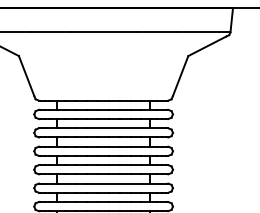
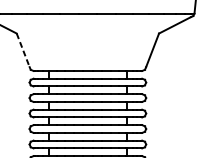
line: (26, 76) -> (23, 50), solid -> dashed

